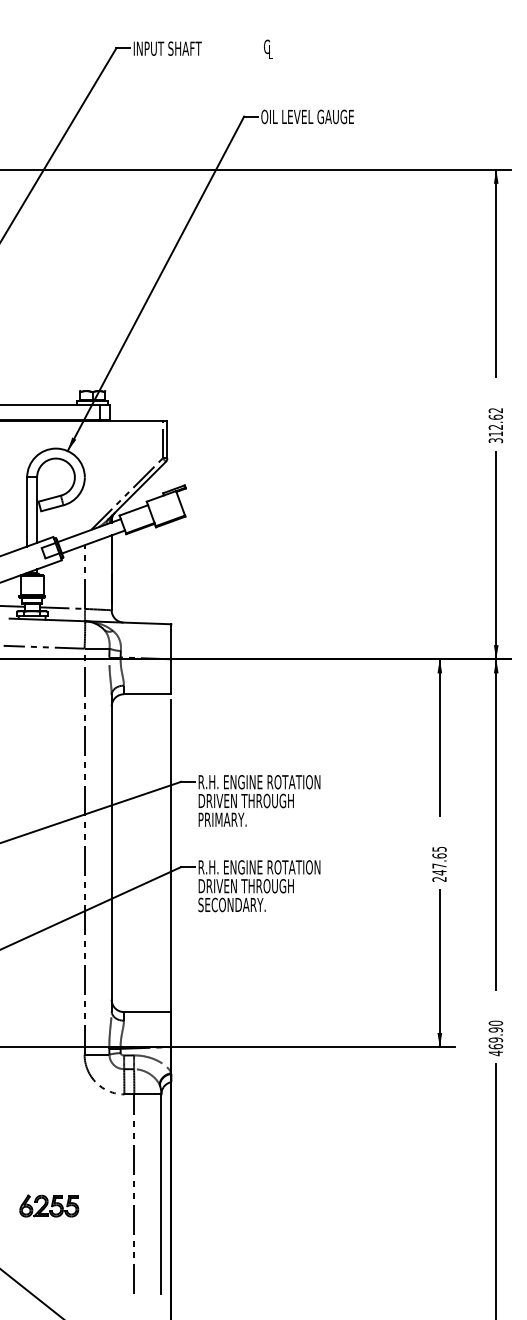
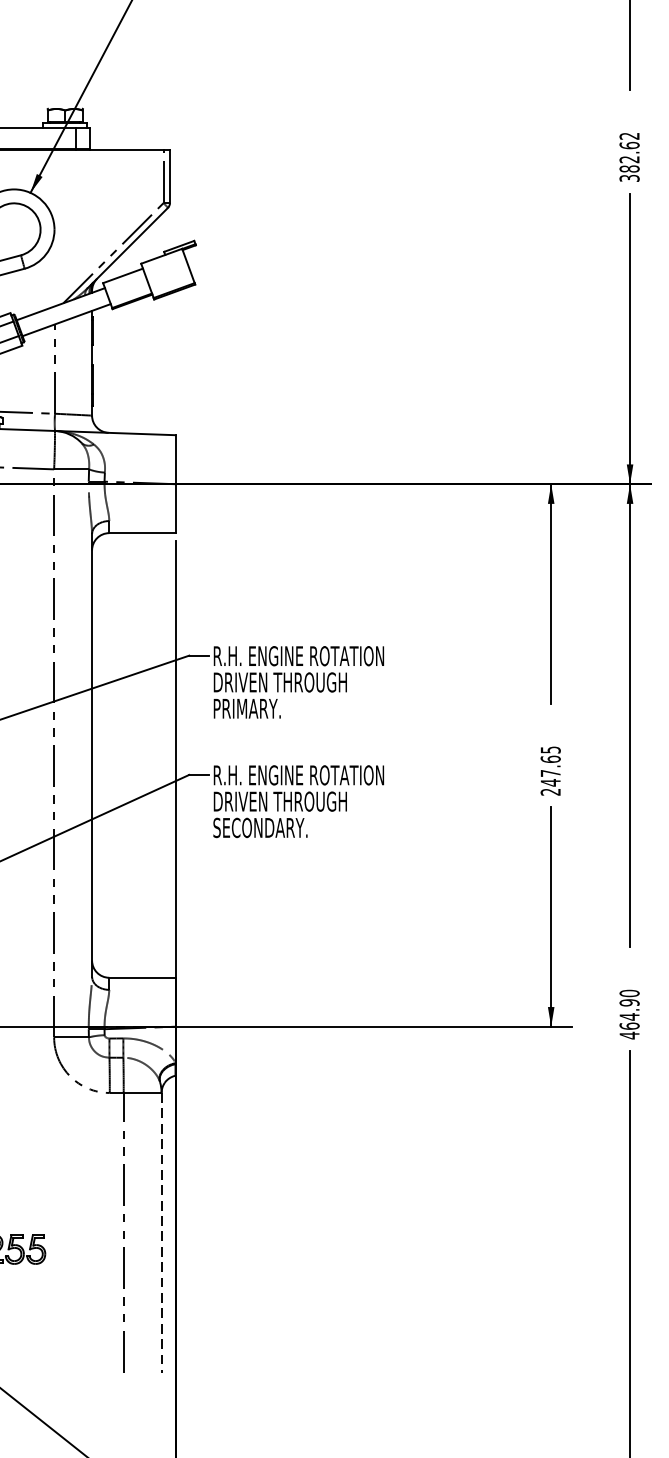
text: (495, 433) -> (629, 168), 312.62 -> 382.62
text: (495, 1039) -> (629, 1016), 469.90 -> 464.90
line: (161, 1194) -> (161, 1233), solid -> dashed

